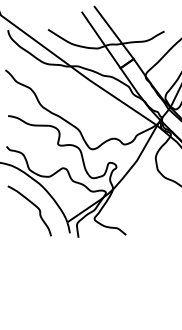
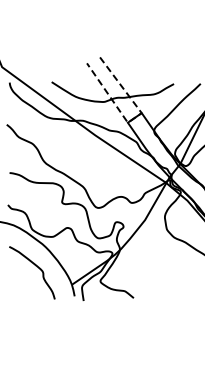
line: (125, 64) -> (133, 118), solid -> dashed

